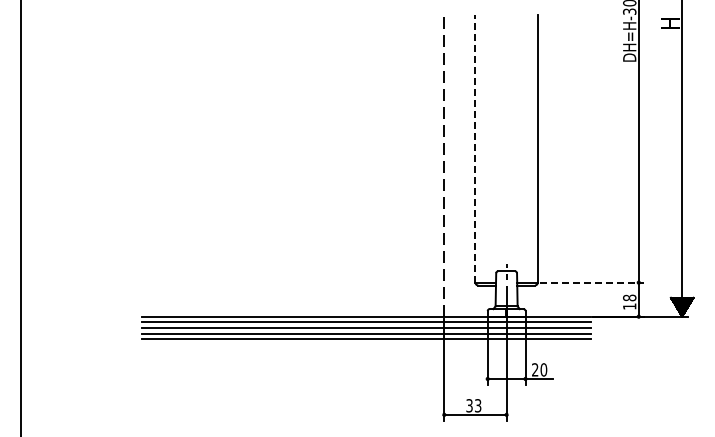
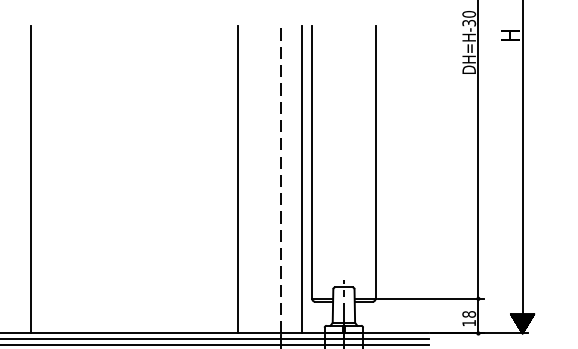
line: (475, 148) -> (312, 162), dashed -> solid
line: (198, 165) -> (30, 179), added
line: (402, 165) -> (237, 179), added
line: (465, 165) -> (302, 179), added
line: (592, 282) -> (431, 298), dashed -> solid

